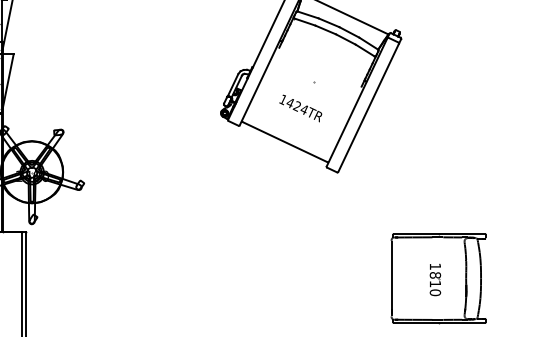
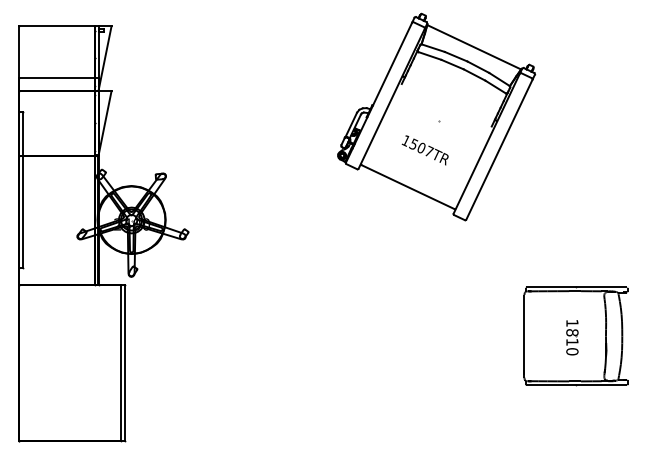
text: (297, 105) -> (421, 147), 1424TR -> 1507TR

